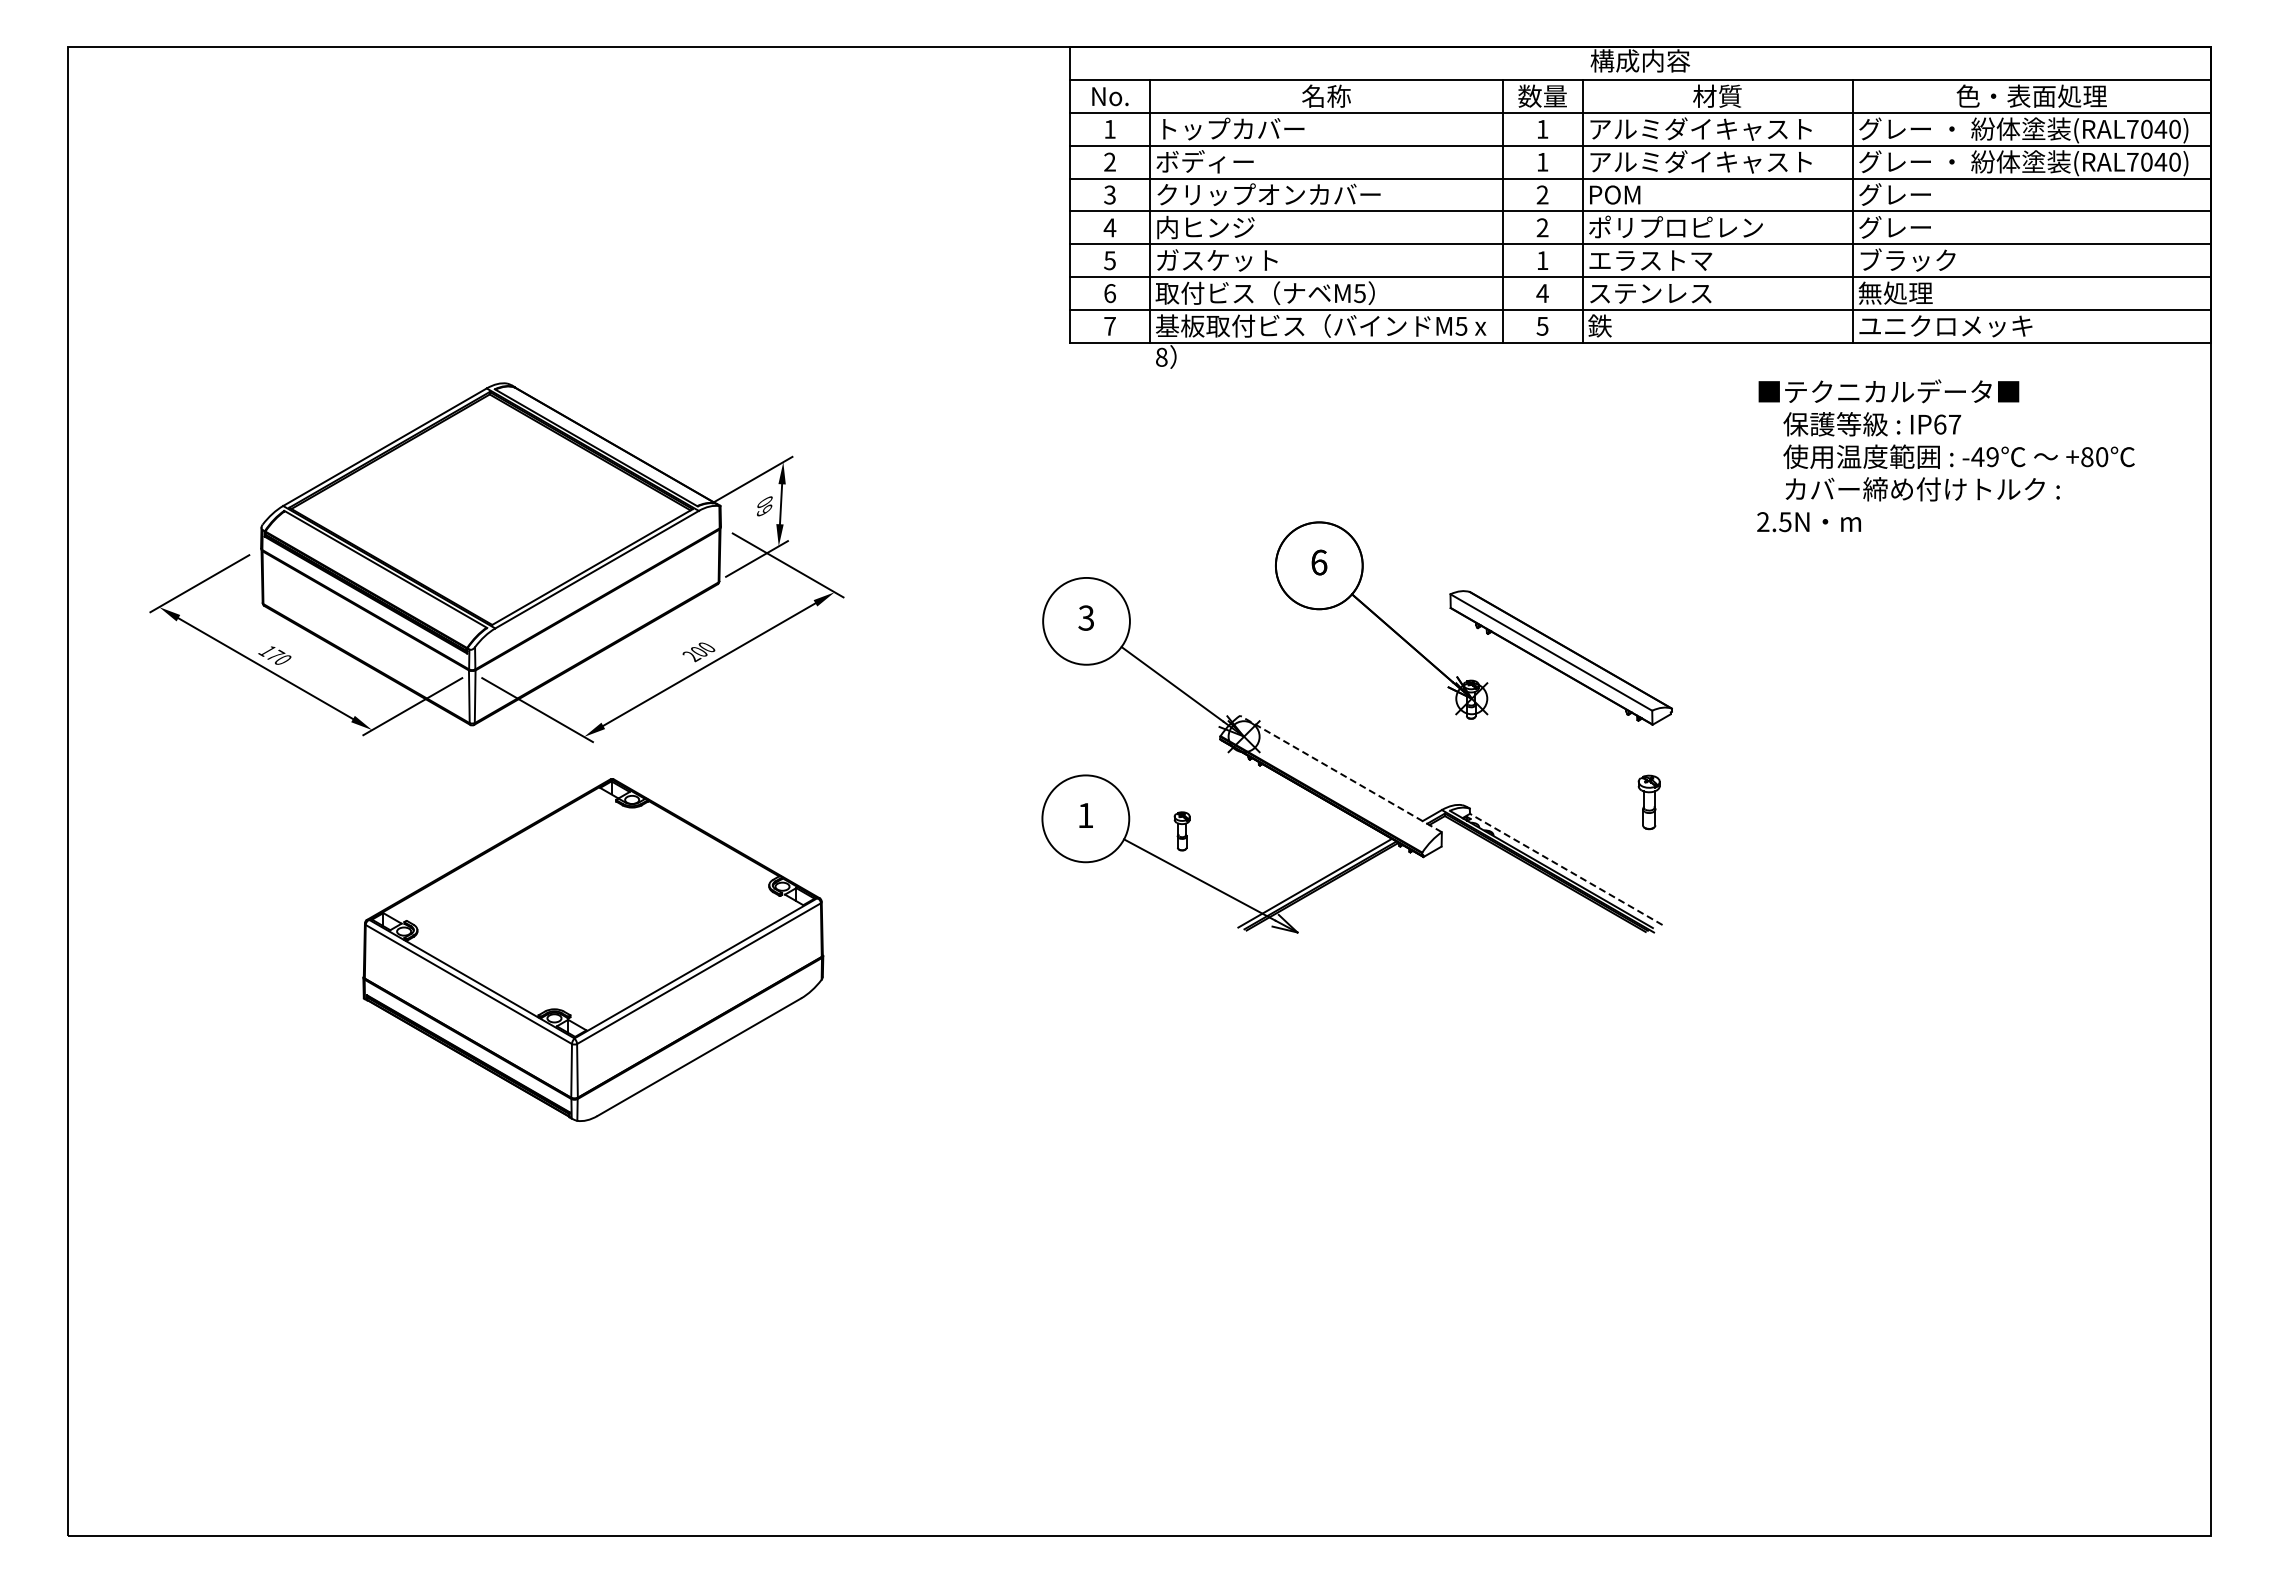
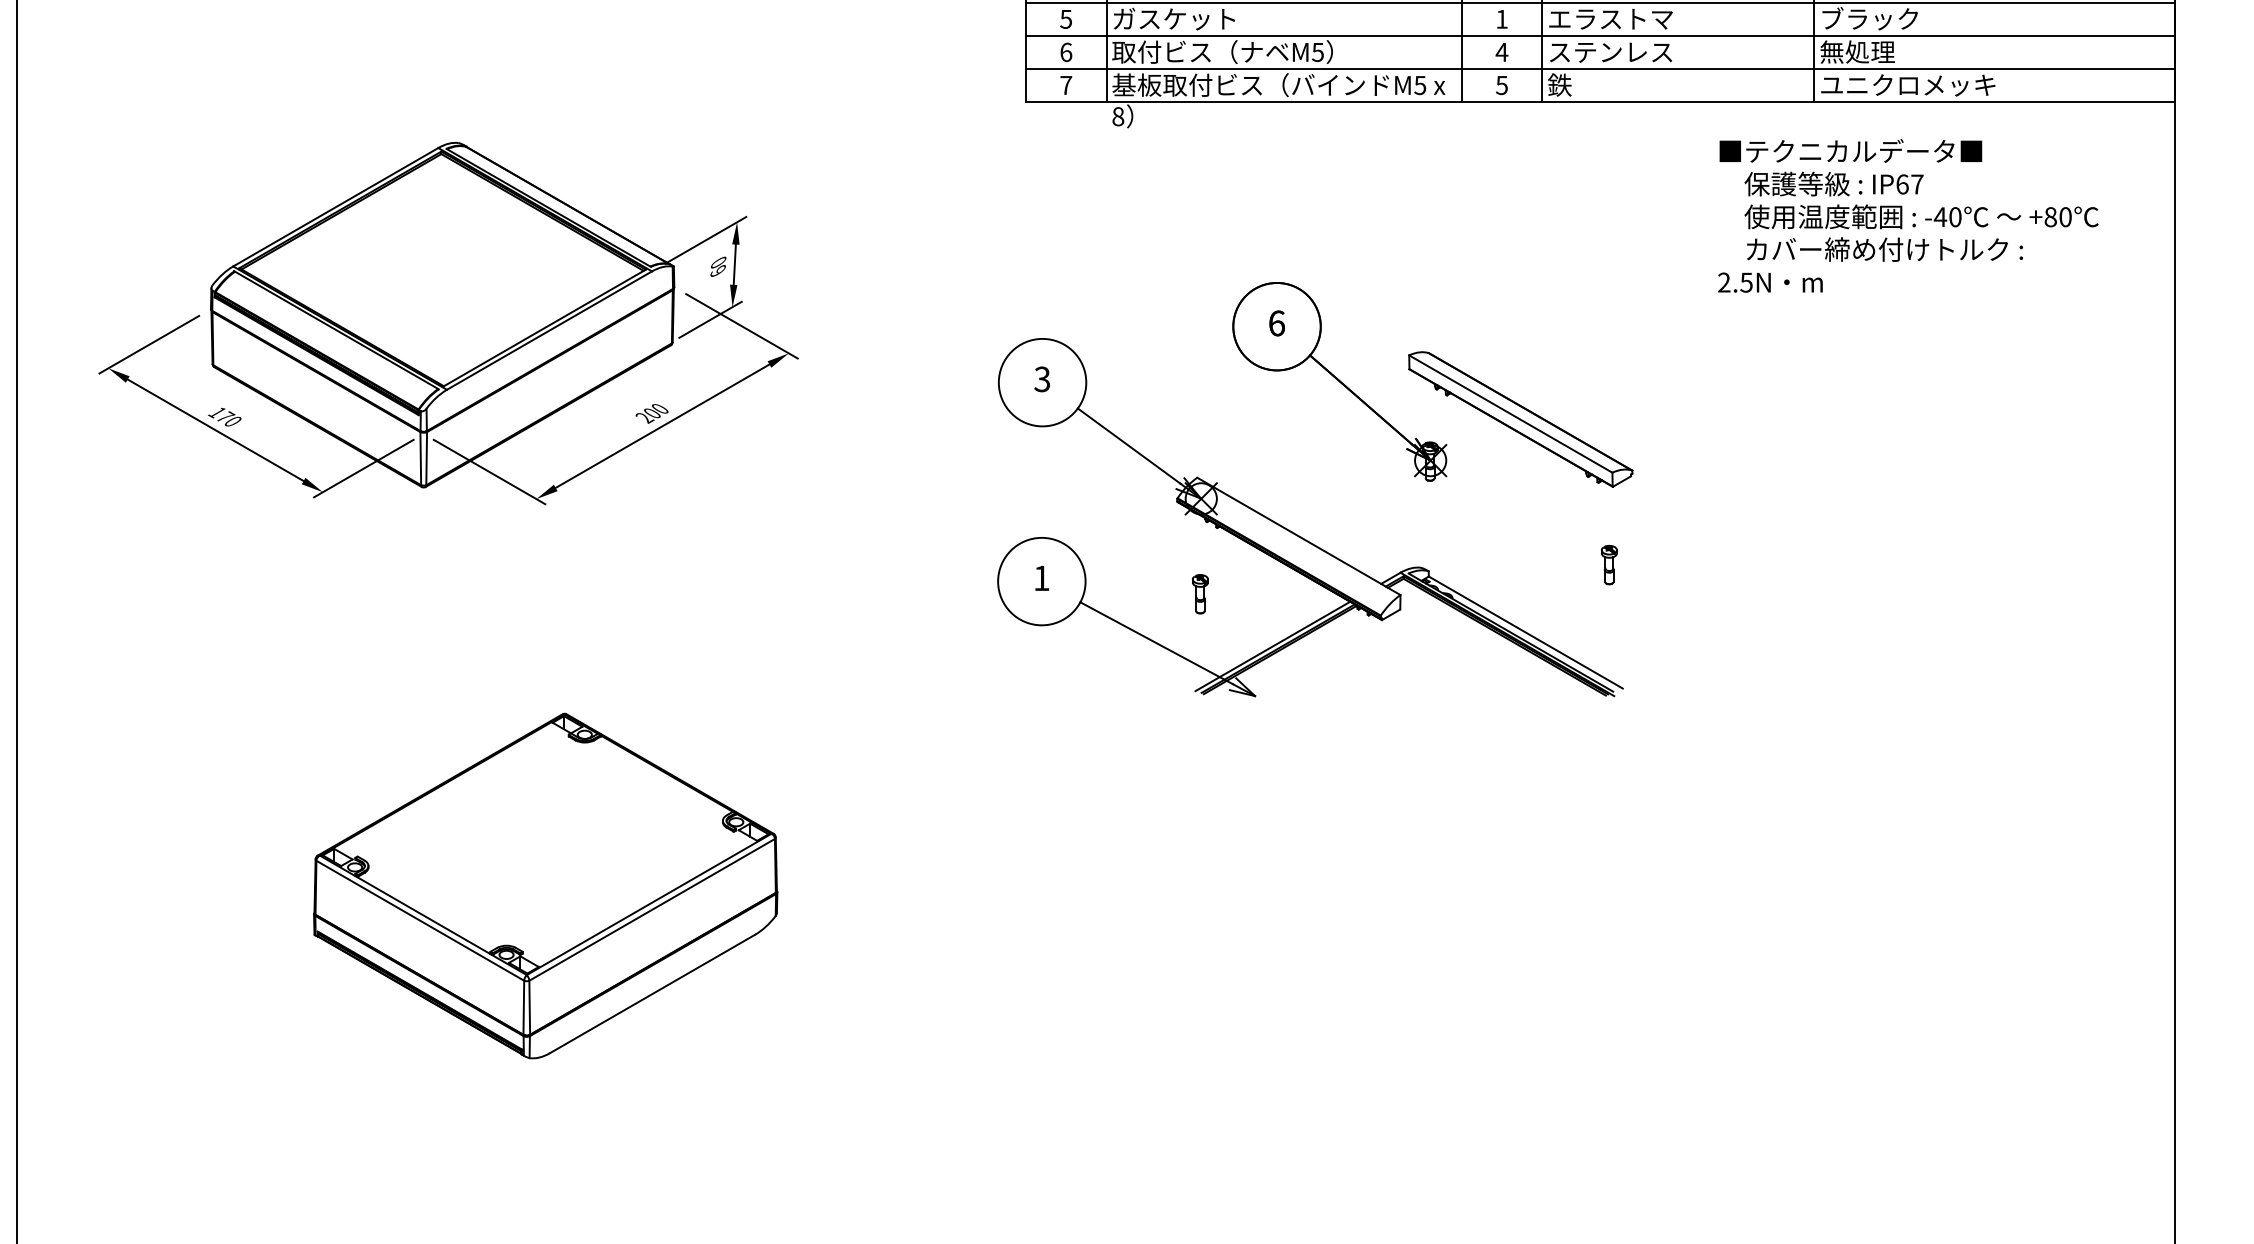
text: (1992, 457) -> (1955, 217), -49 -> -40
line: (1340, 773) -> (1298, 535), dashed -> solid
part: (1648, 802) -> (1608, 565), size x0.71
part: (1181, 831) -> (1199, 594), moved
line: (1565, 869) -> (1525, 632), dashed -> solid
part: (593, 949) -> (545, 885), moved

